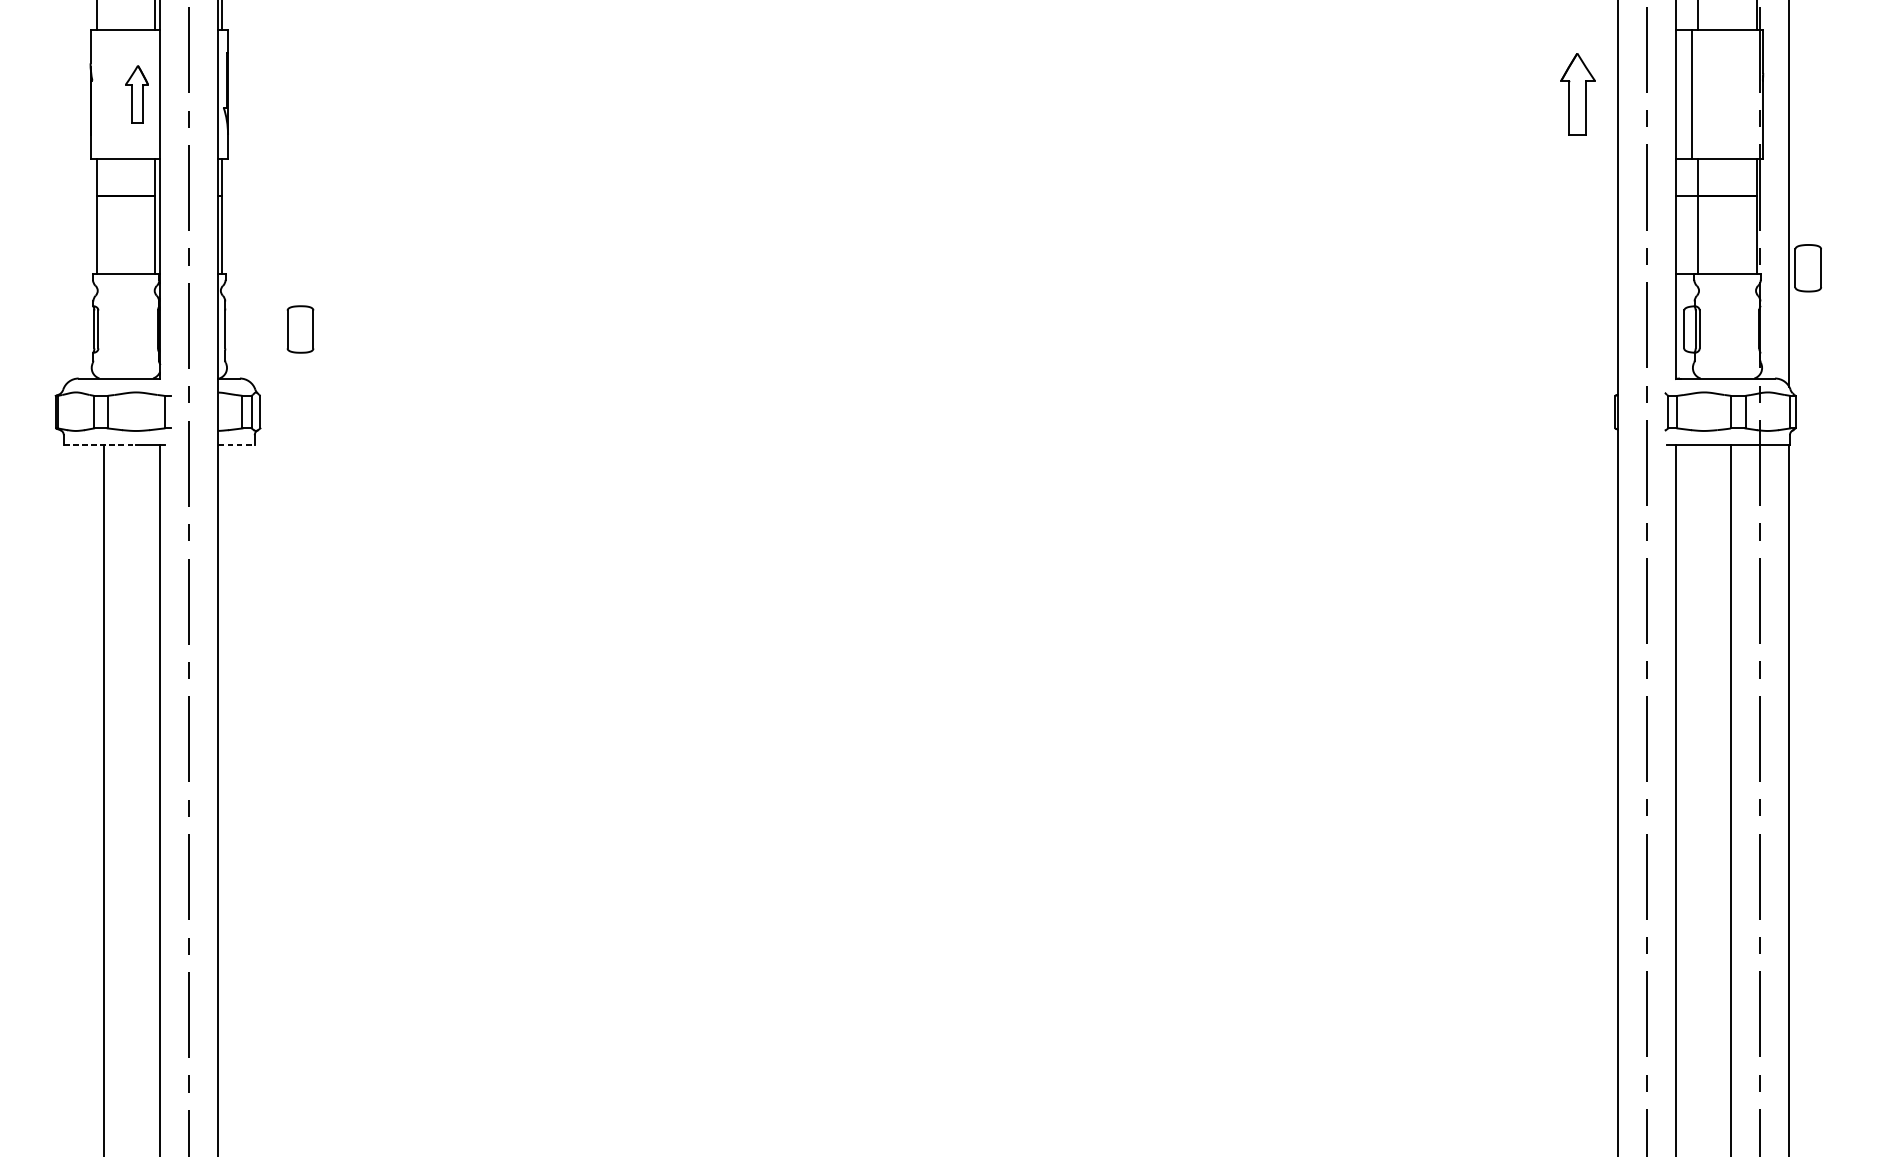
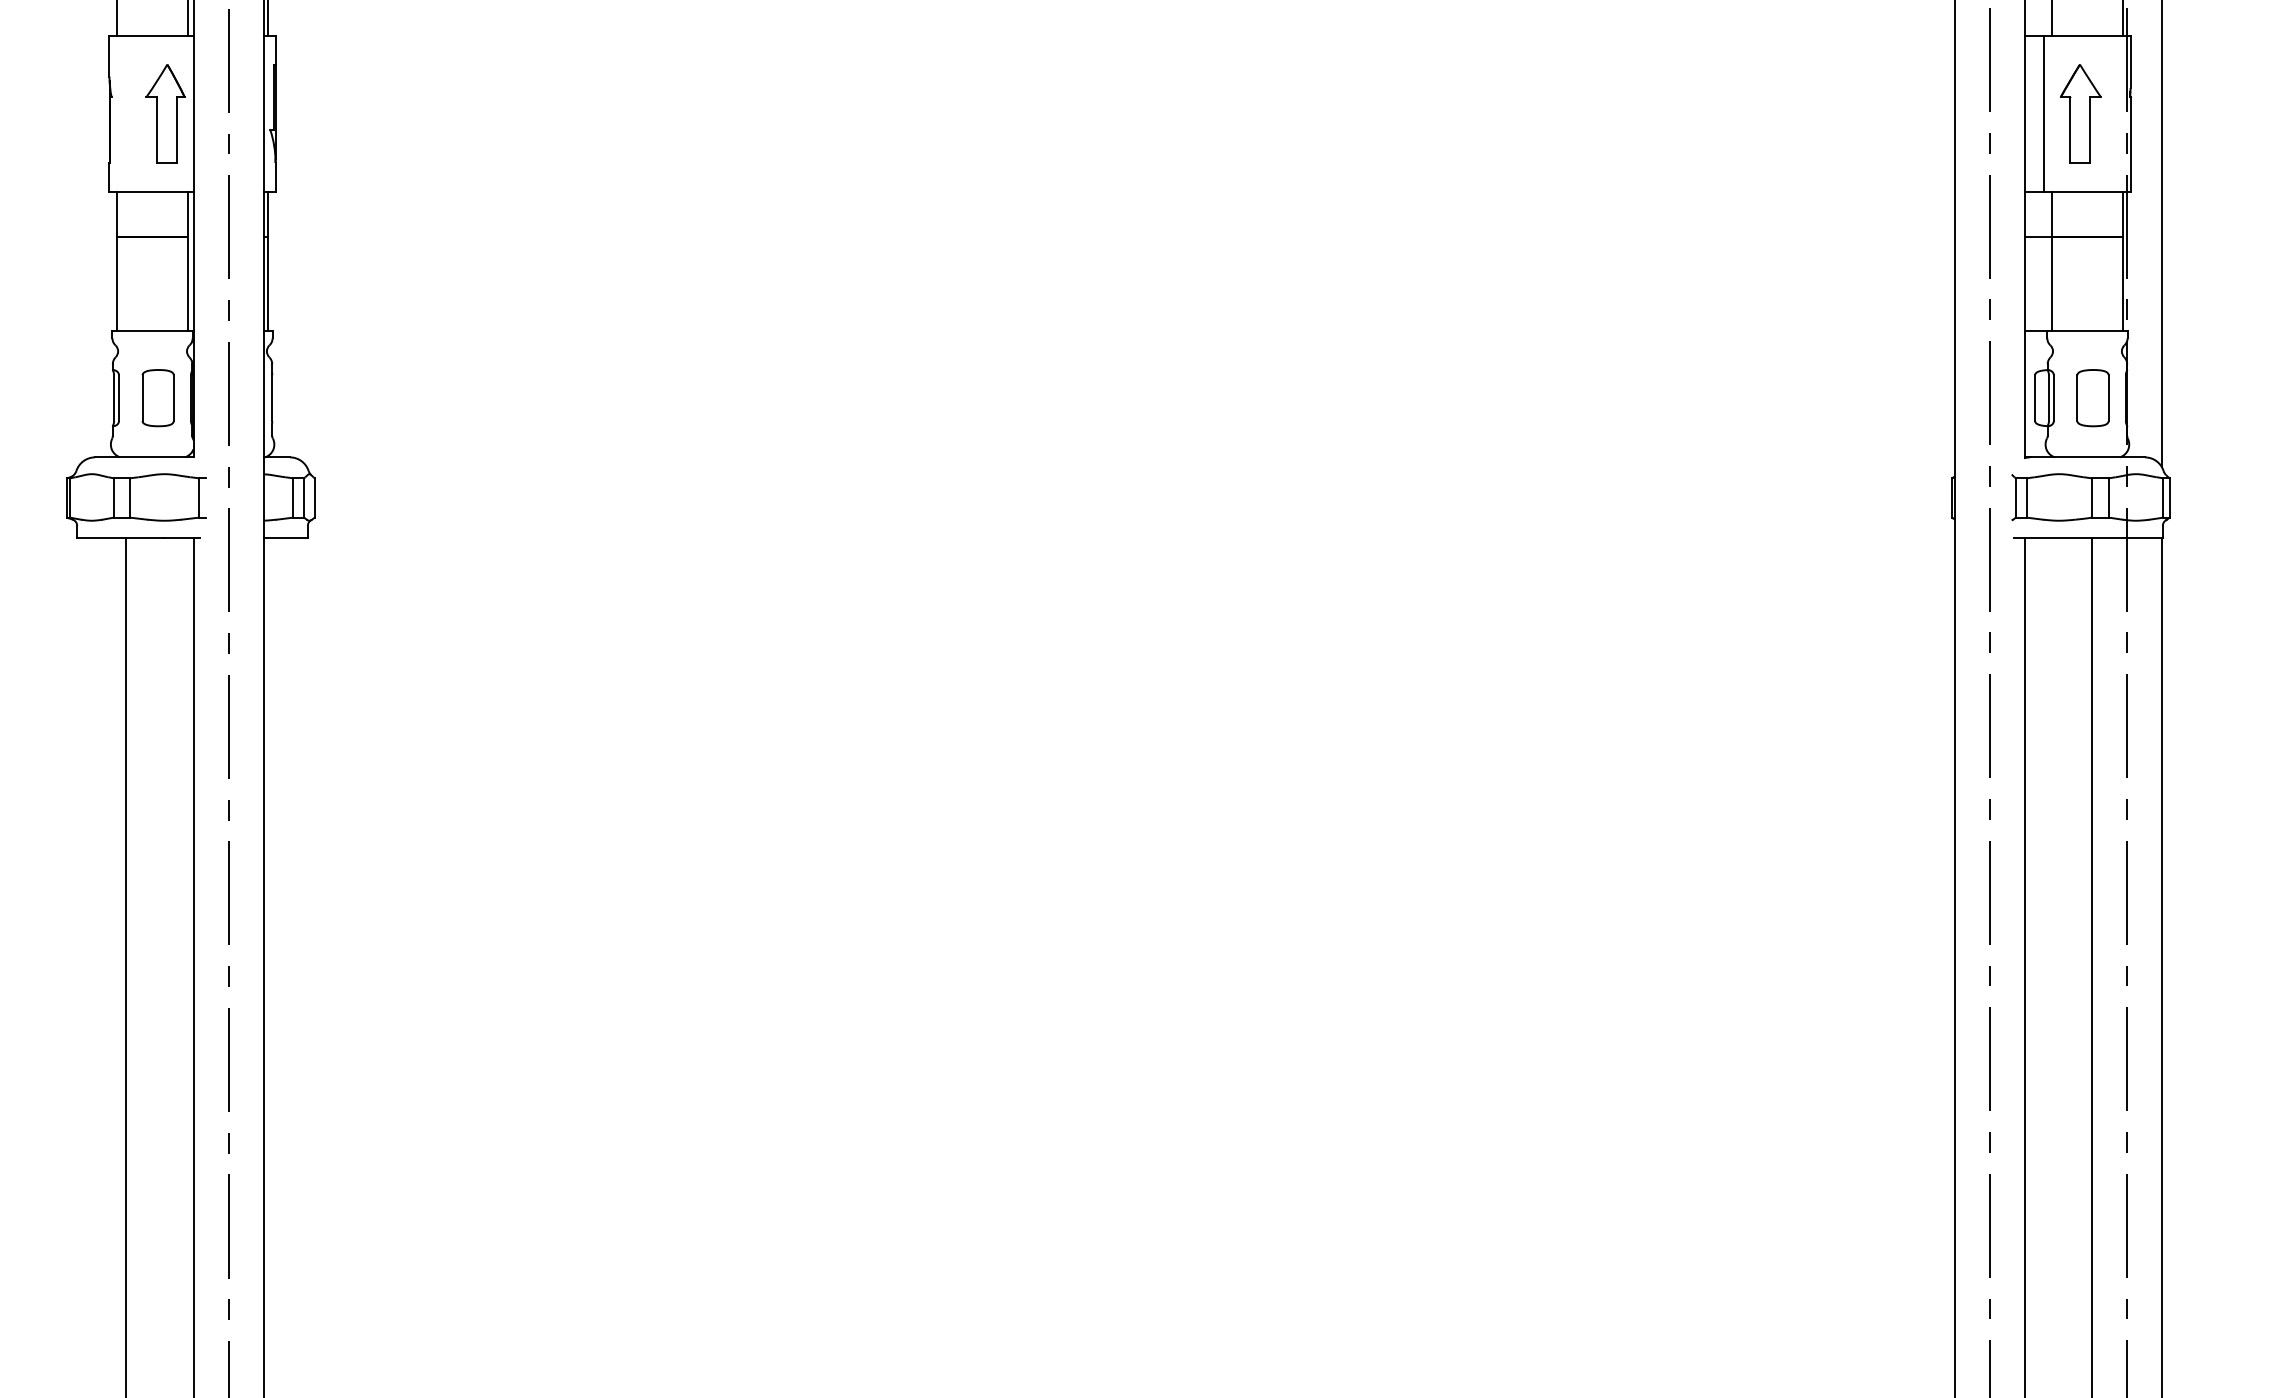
part: (136, 93) -> (165, 113), size x1.43
part: (1577, 93) -> (2080, 113), moved
part: (1807, 268) -> (2092, 398), moved
part: (299, 329) -> (157, 398), moved
line: (100, 444) -> (121, 537), dashed -> solid
line: (236, 444) -> (285, 537), dashed -> solid

